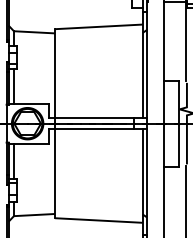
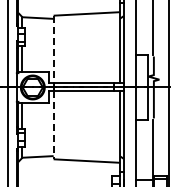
line: (54, 73) -> (53, 49), solid -> dashed
line: (54, 173) -> (53, 125), solid -> dashed

